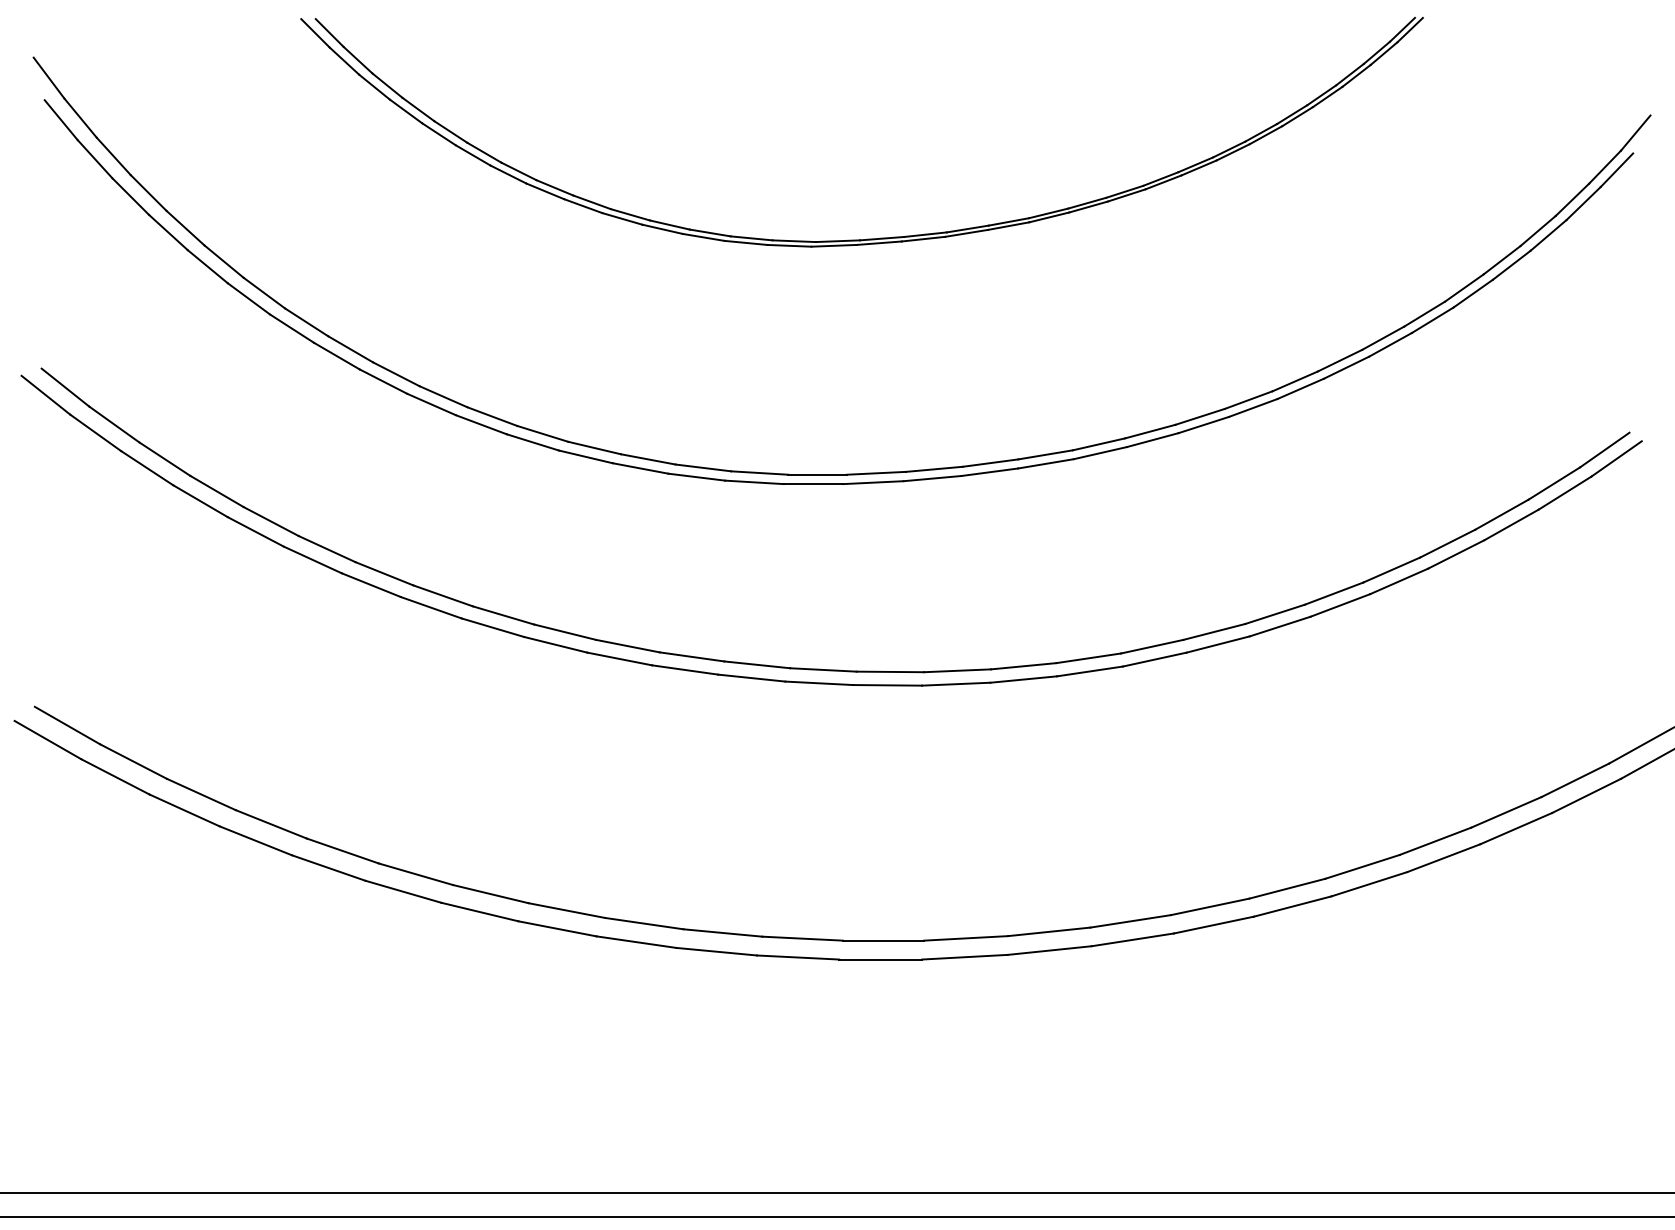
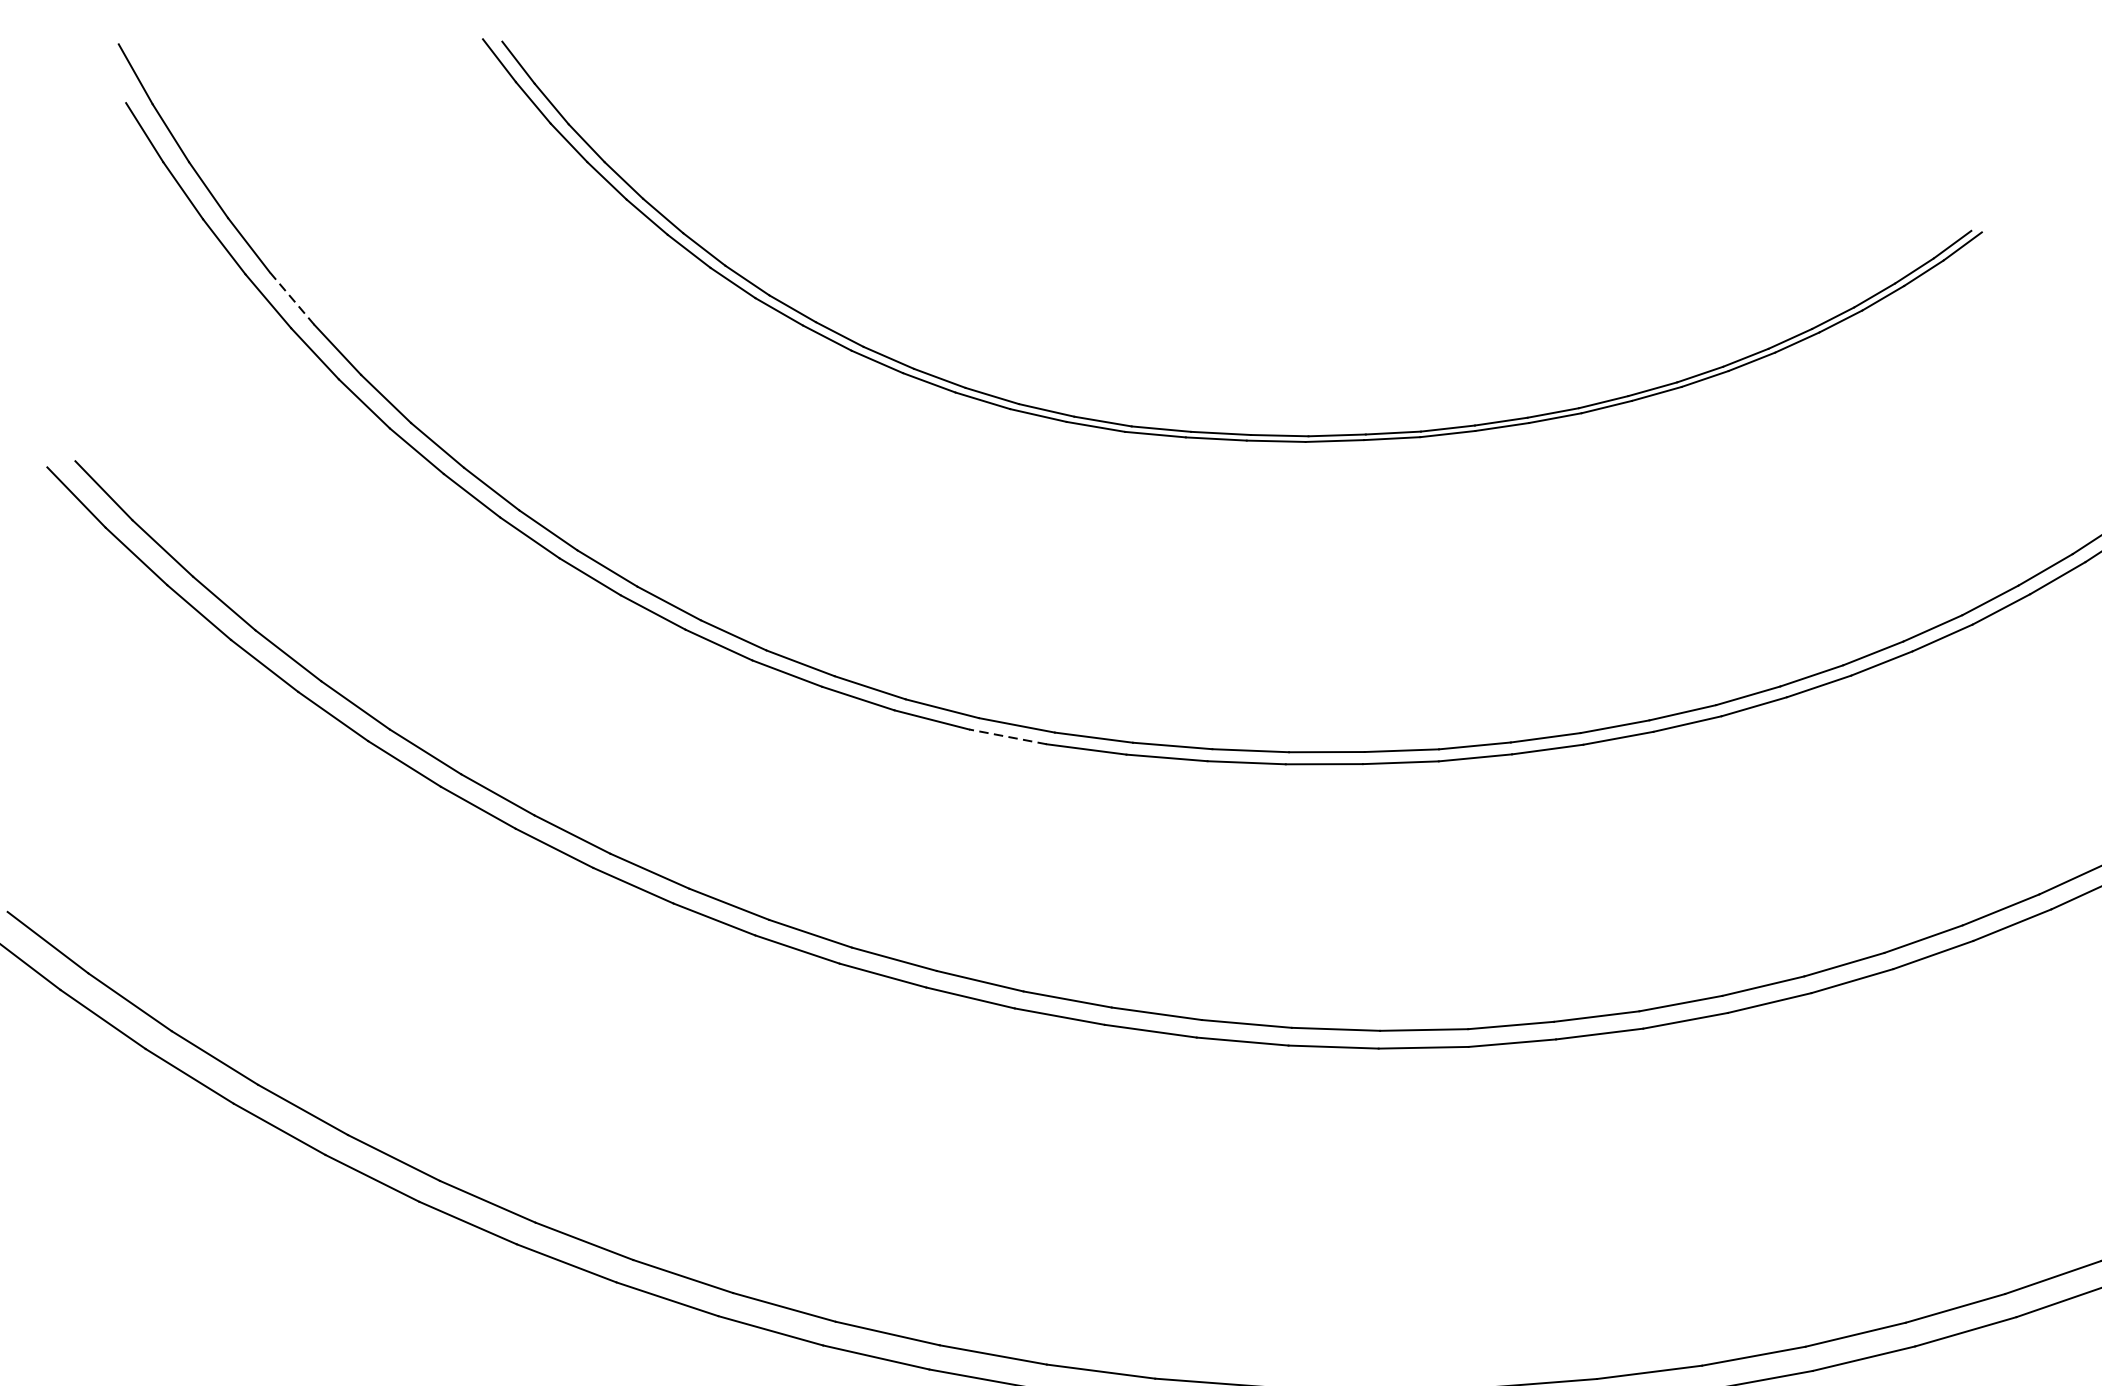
line: (185, 228) -> (291, 298), solid -> dashed
line: (753, 482) -> (1006, 736), solid -> dashed

